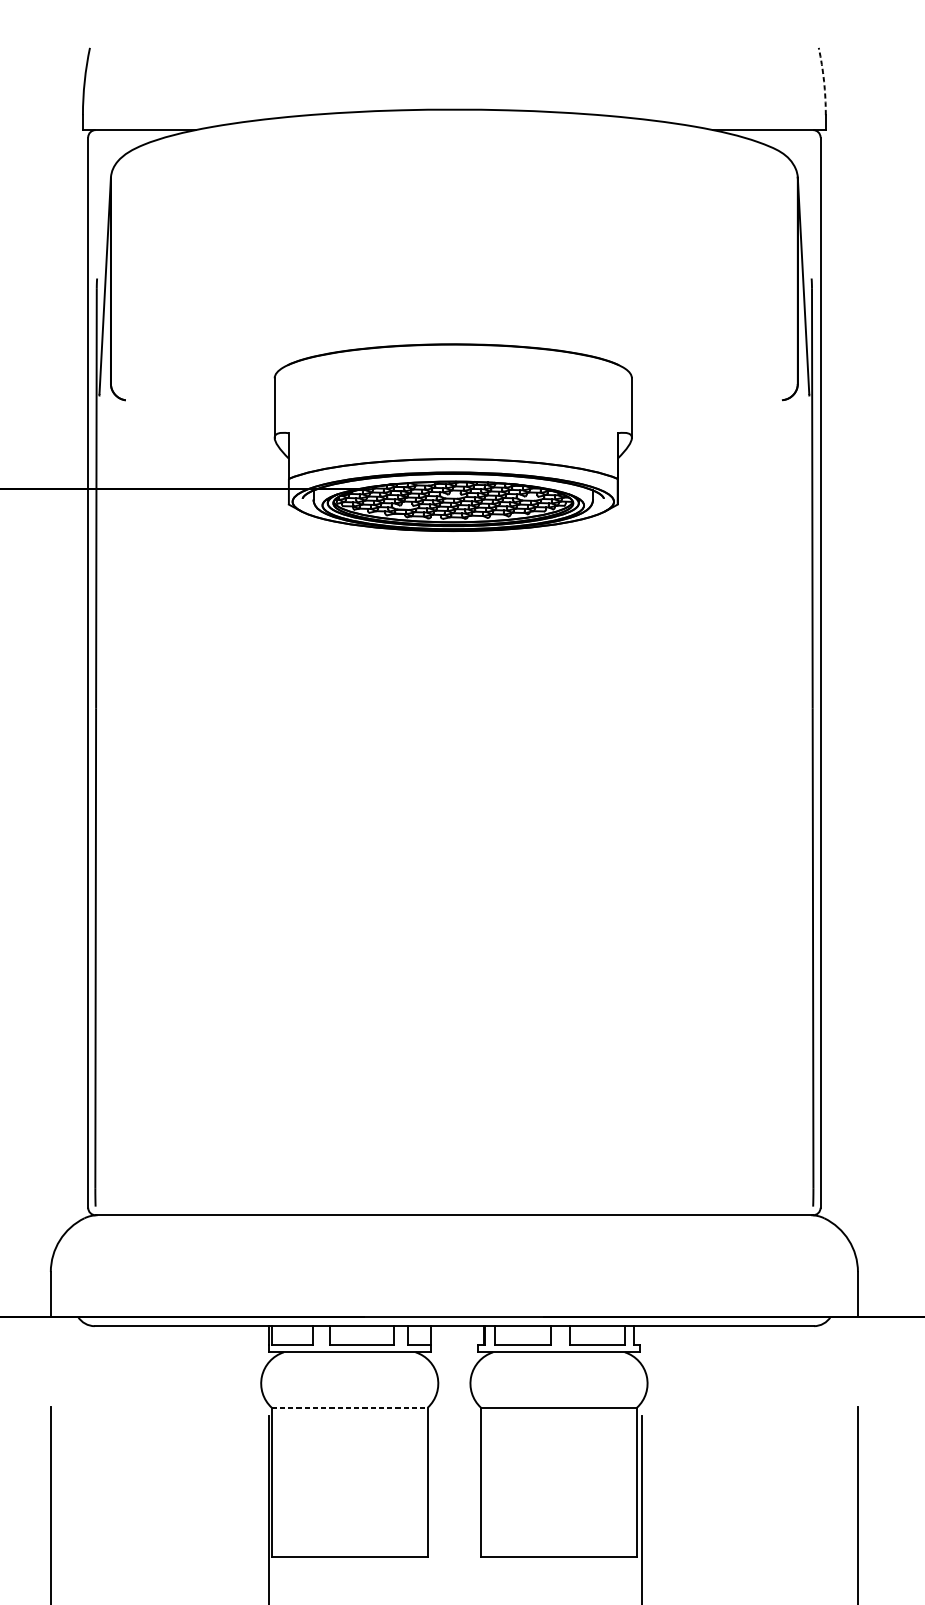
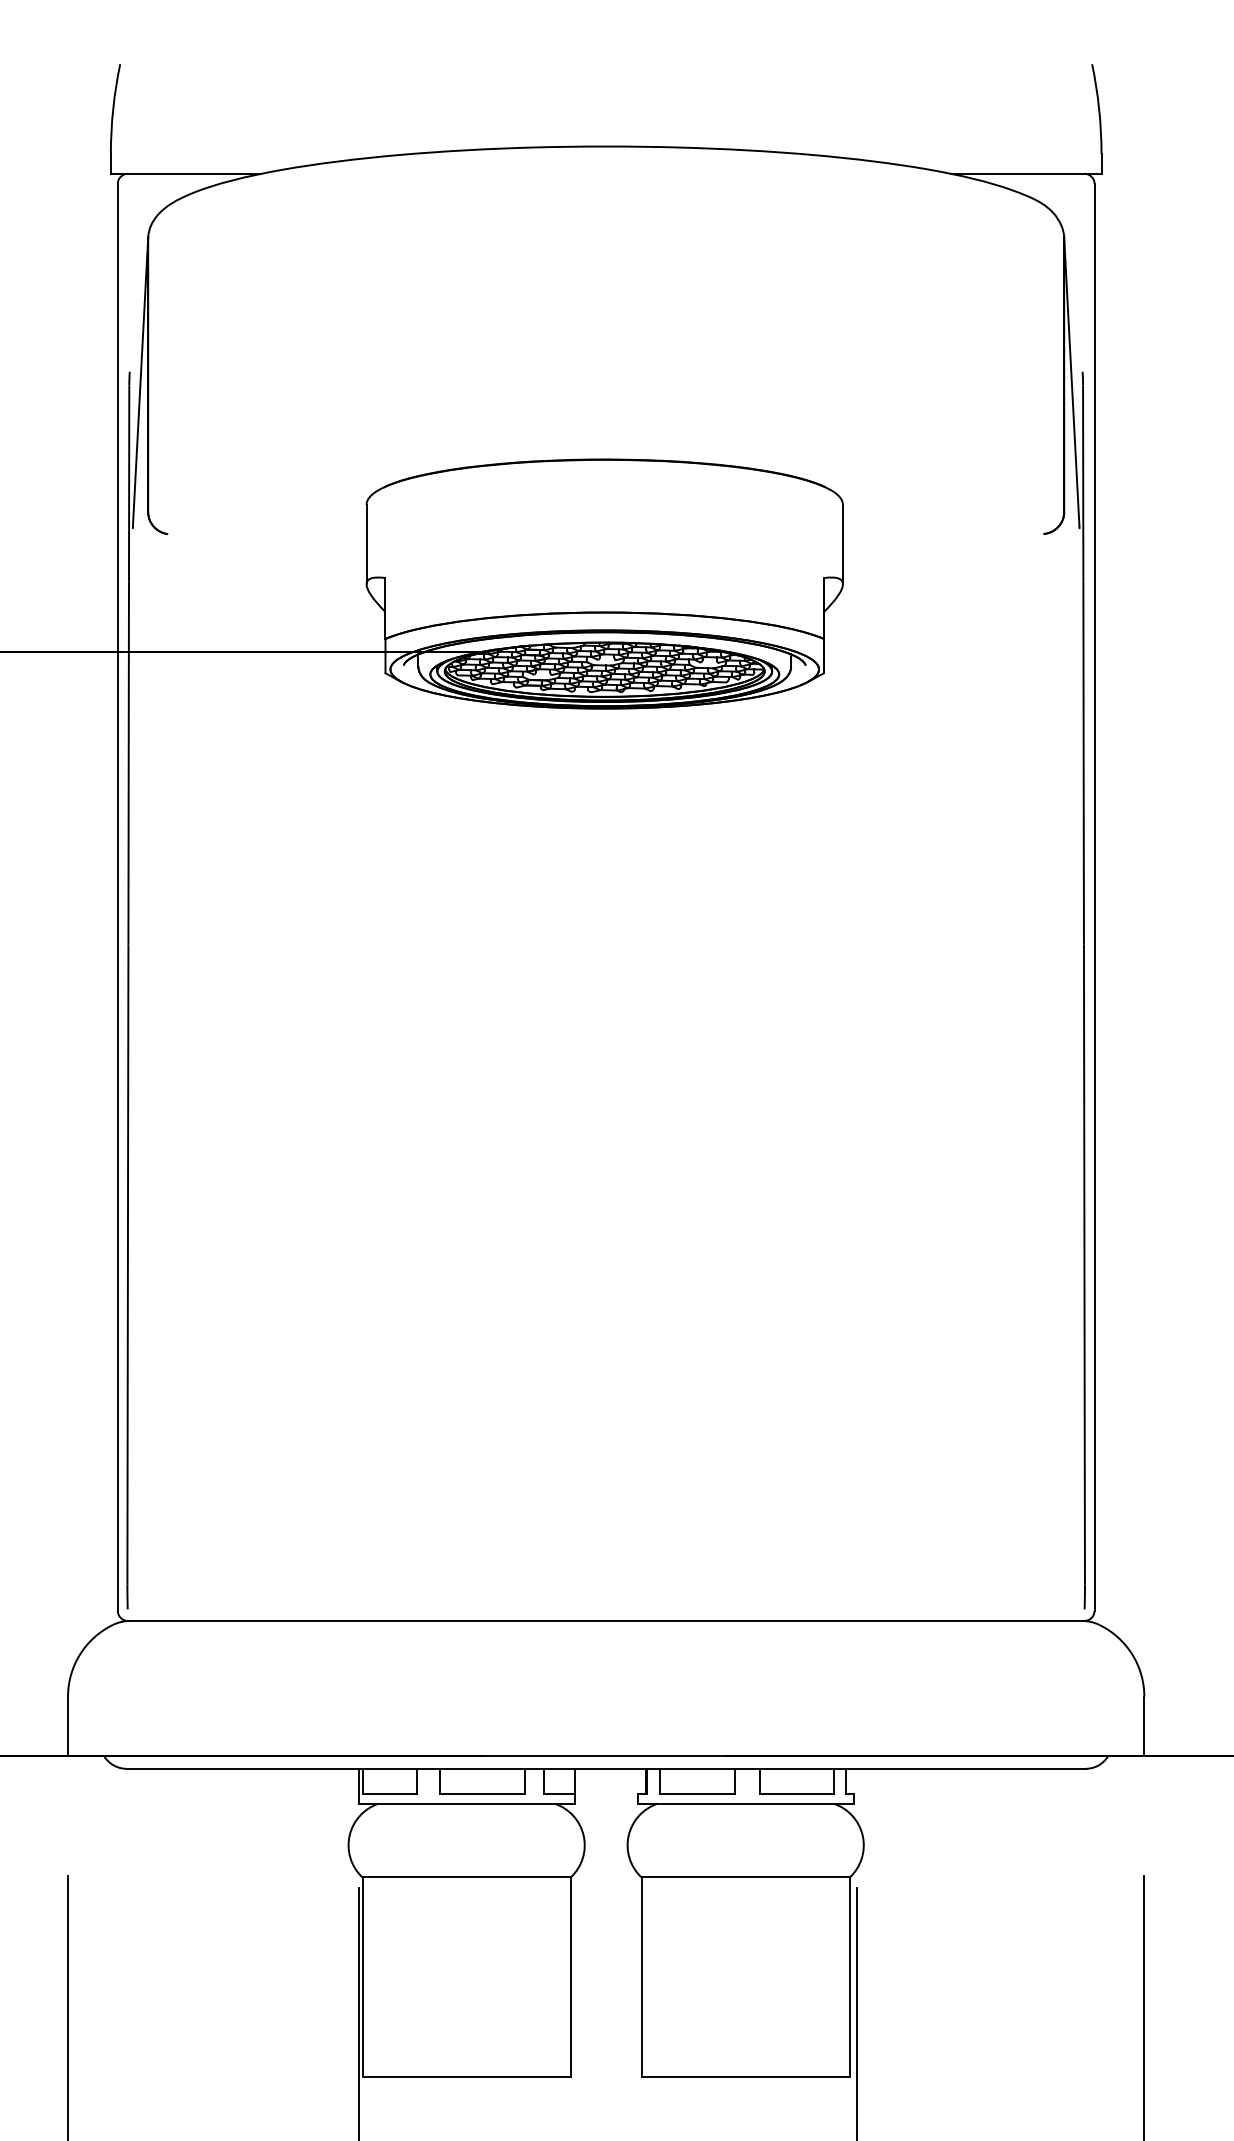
arc: (824, 81) -> (1099, 108), dashed -> solid
line: (350, 1407) -> (467, 1877), dashed -> solid

